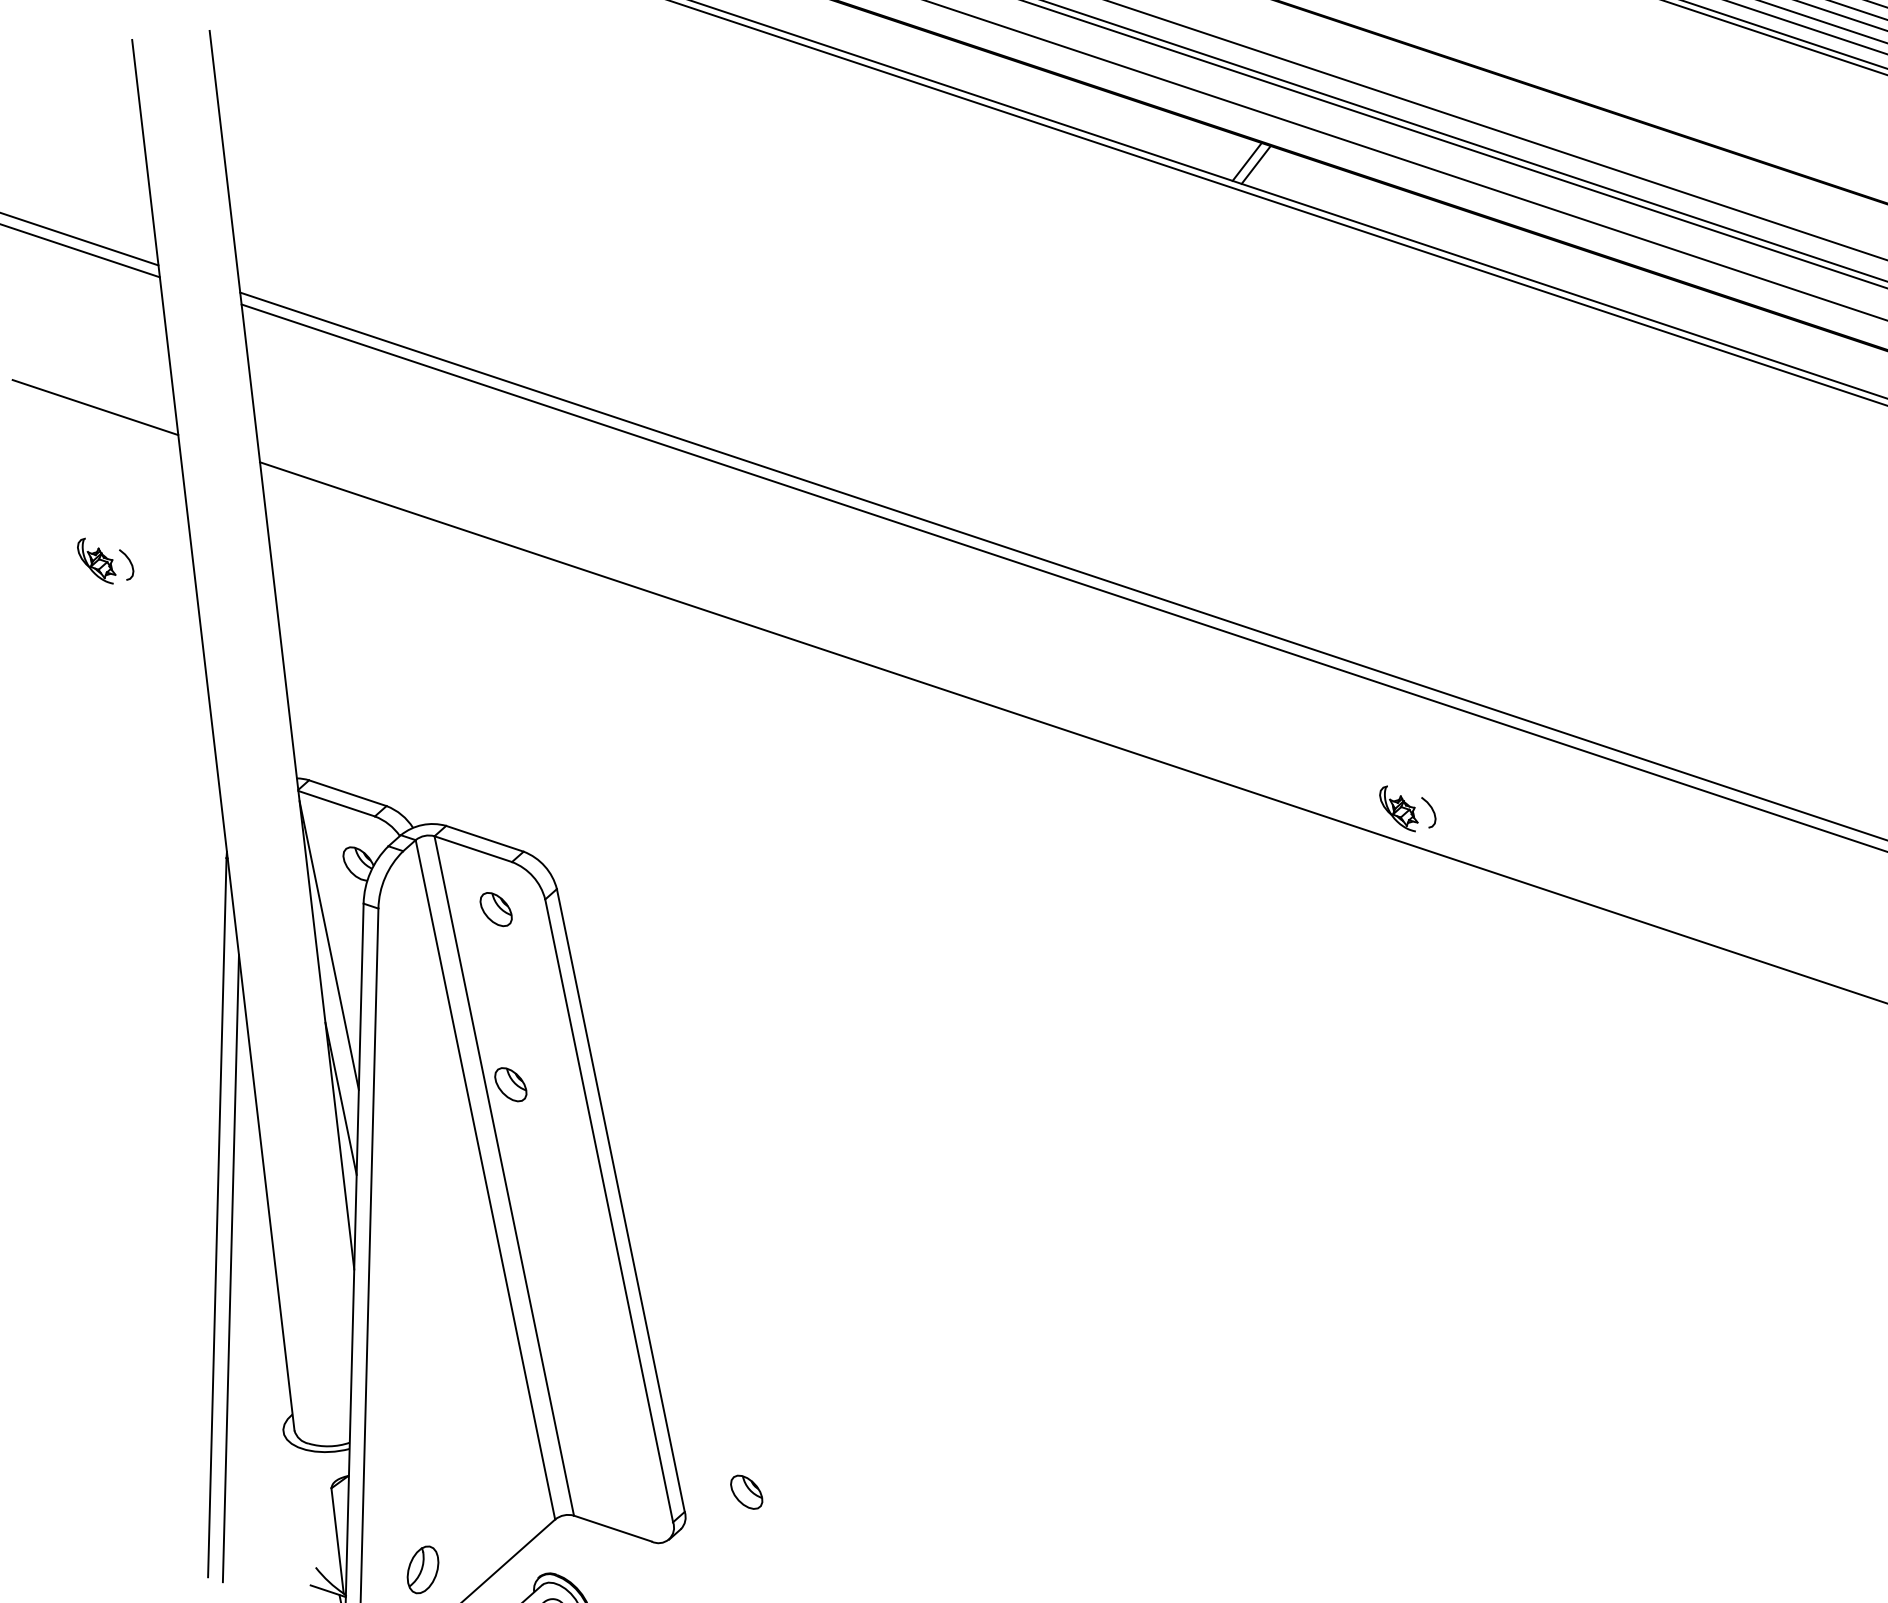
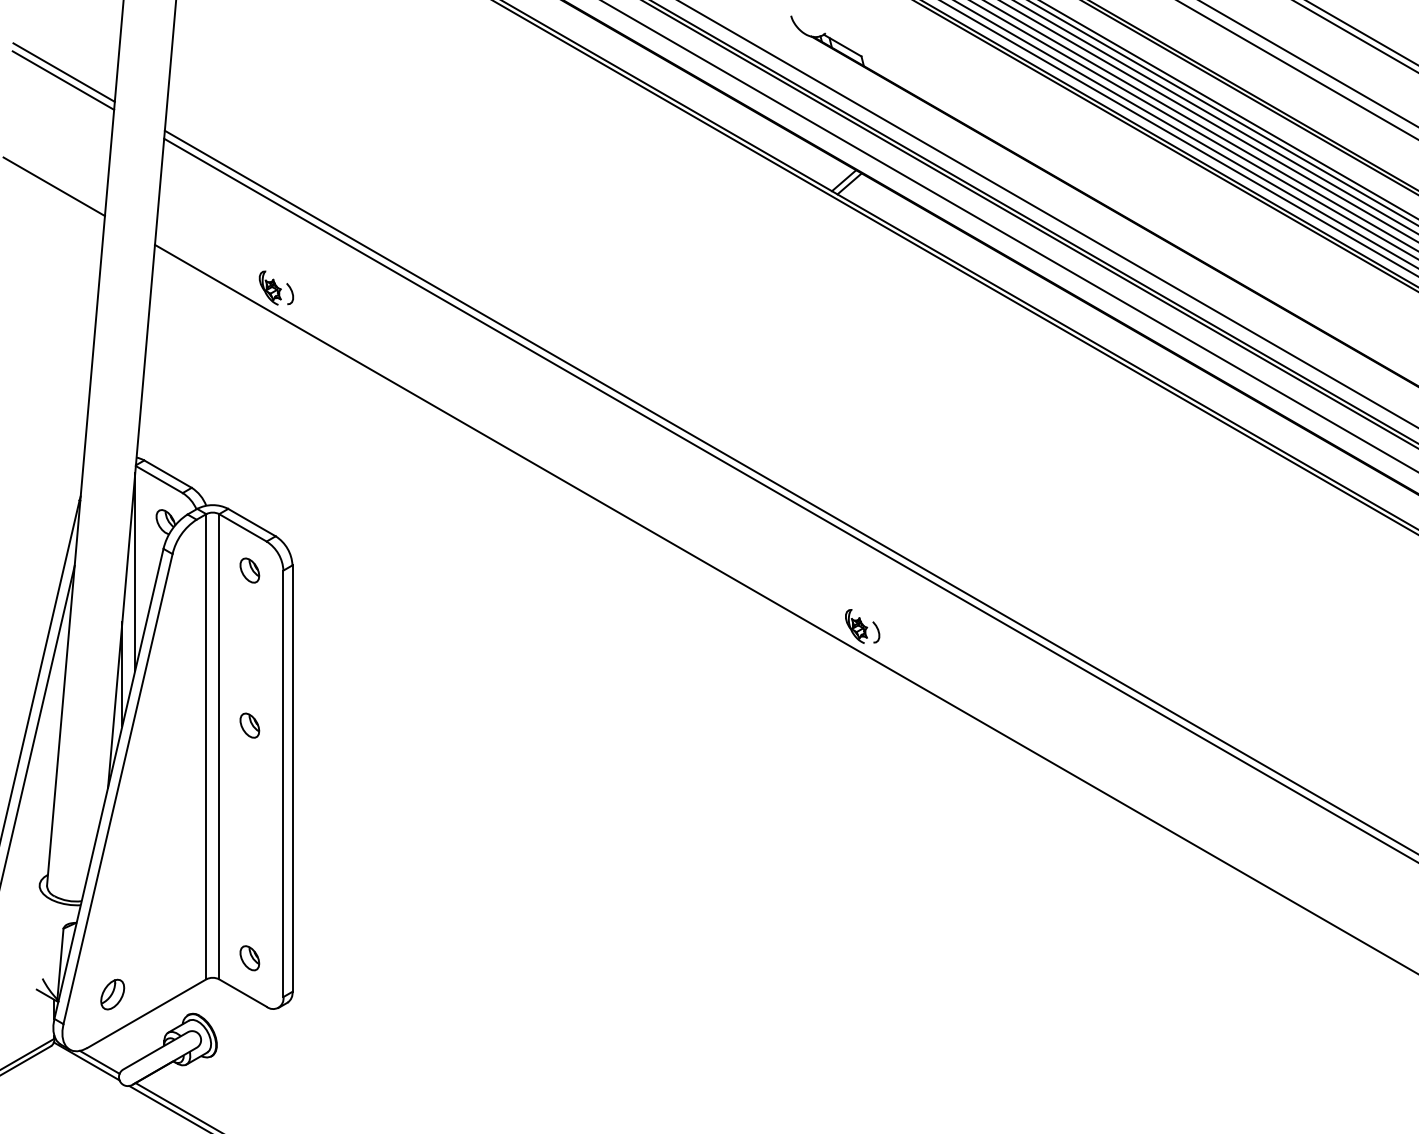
part: (104, 559) -> (275, 287), moved
part: (510, 1084) -> (249, 725), moved
part: (746, 1492) -> (249, 958), moved

